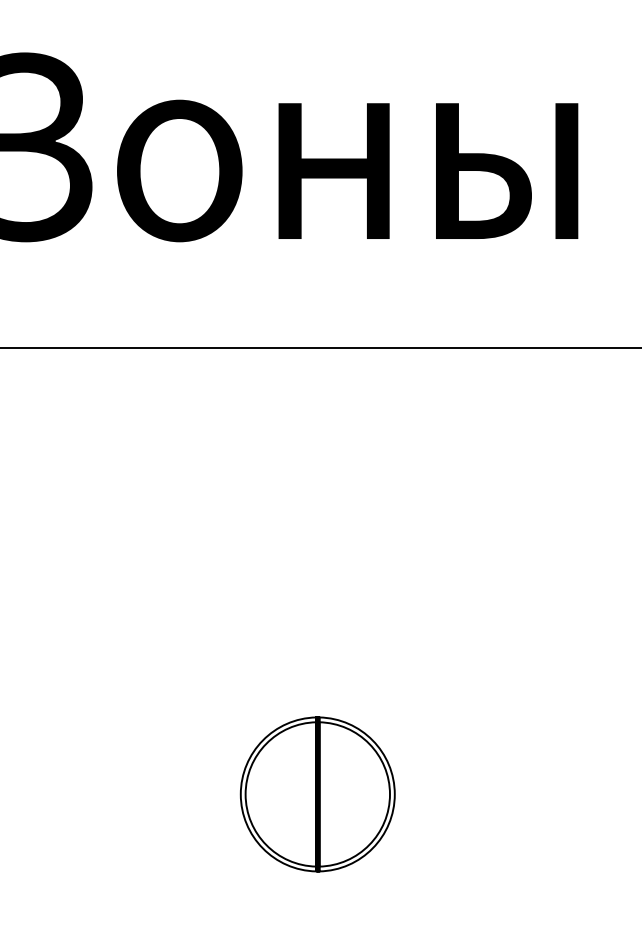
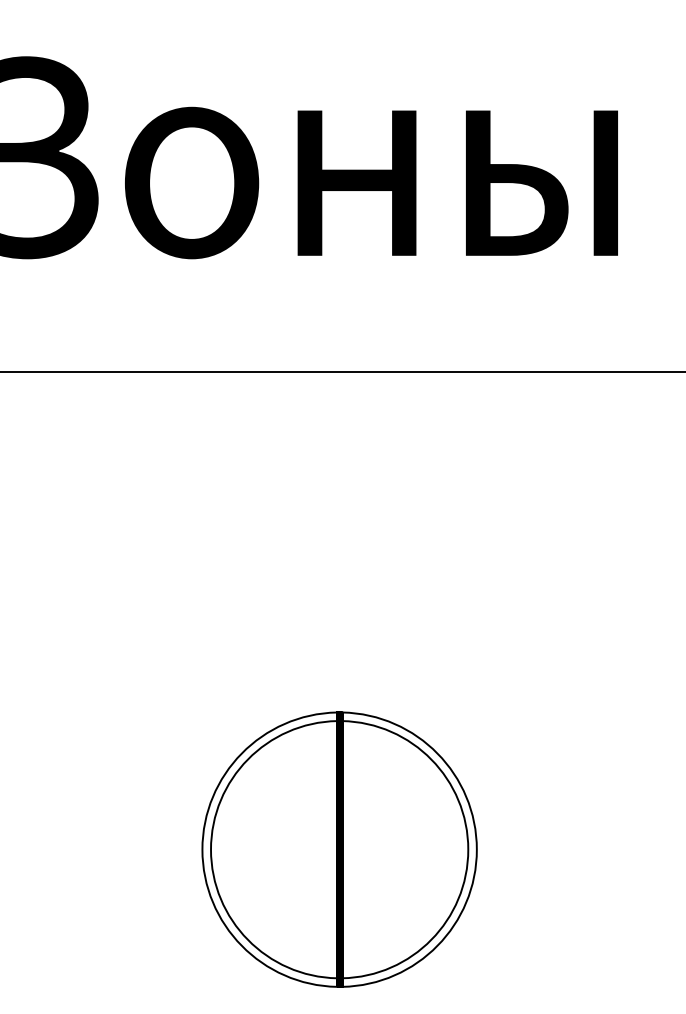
part: (317, 794) -> (339, 849), size x1.67

